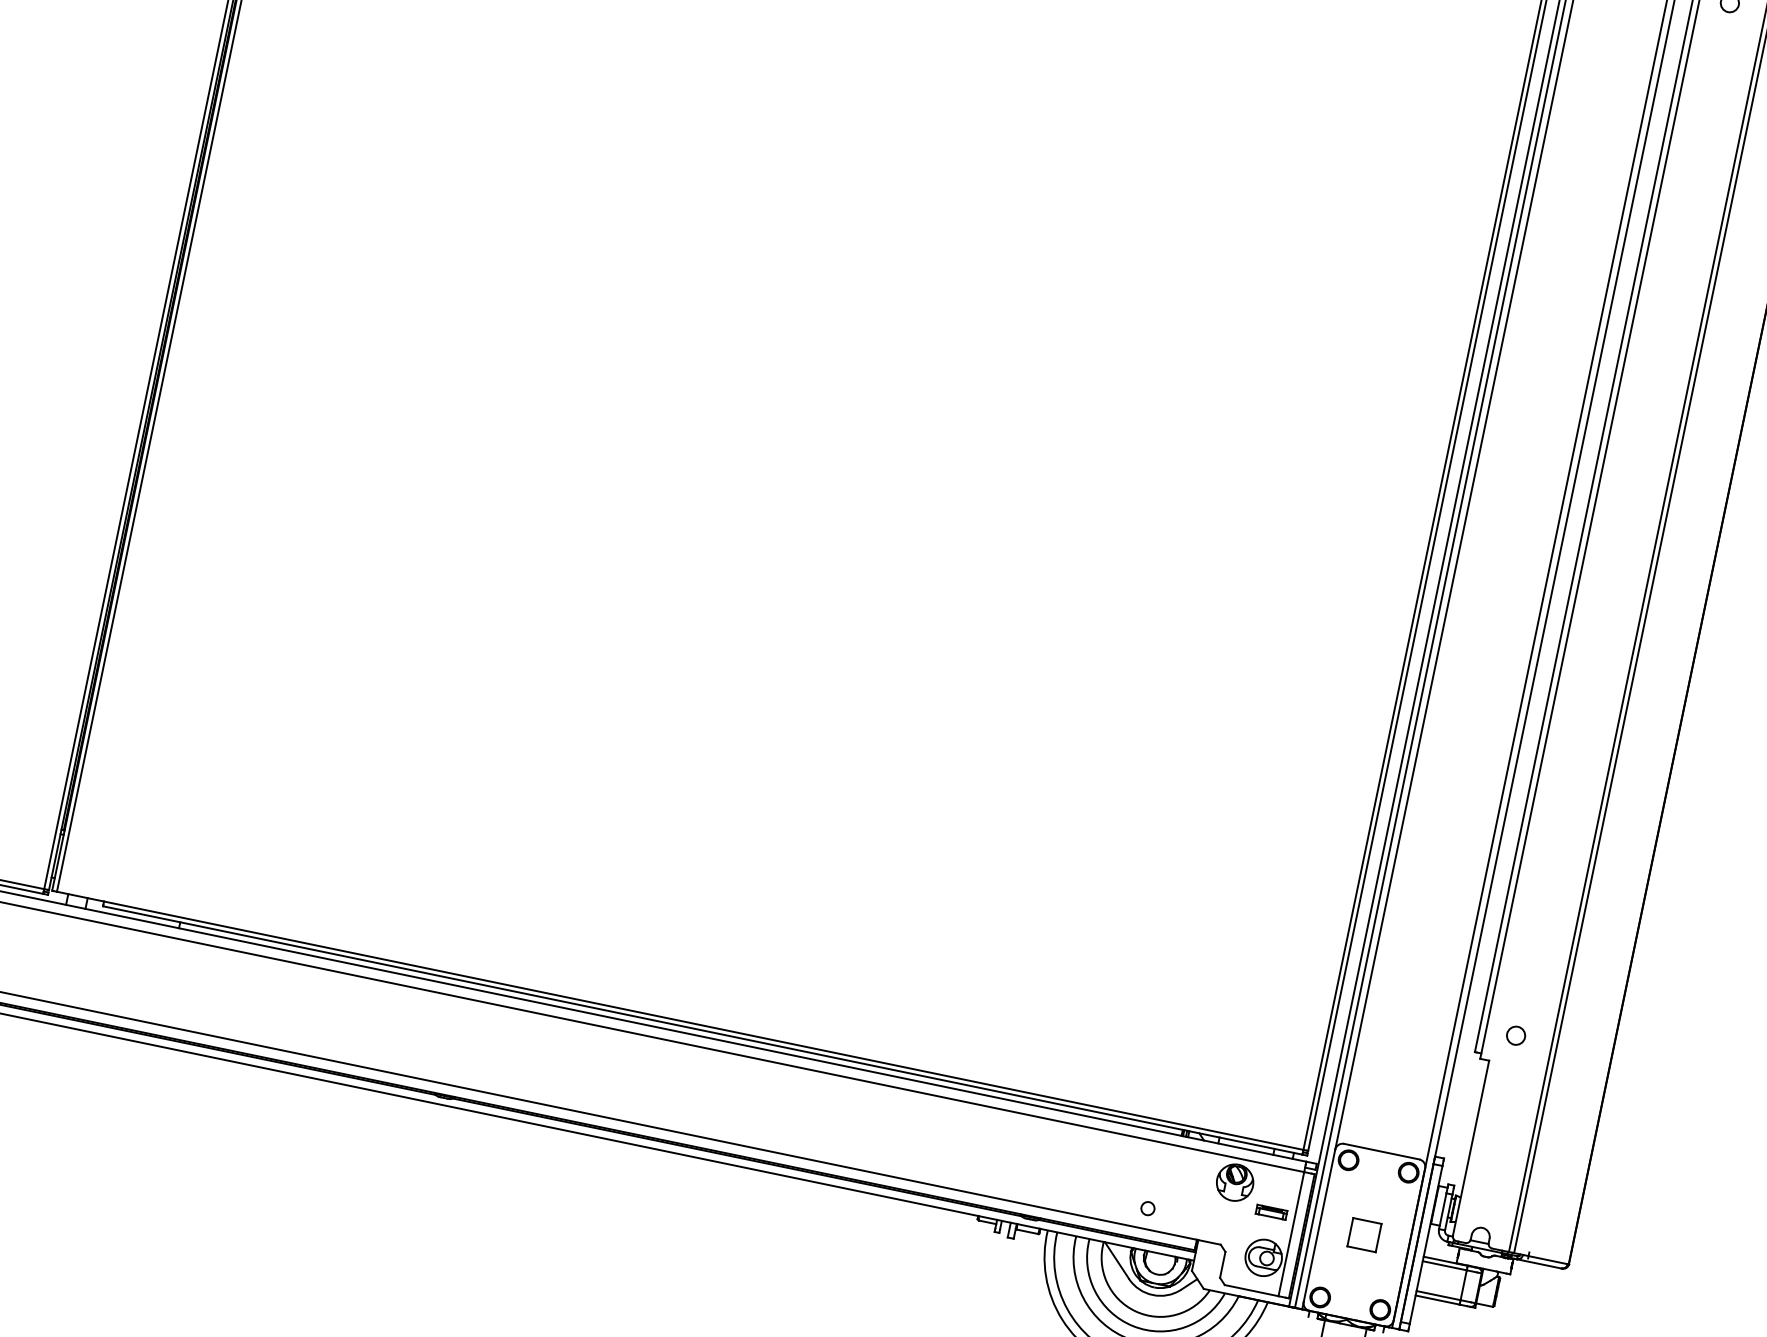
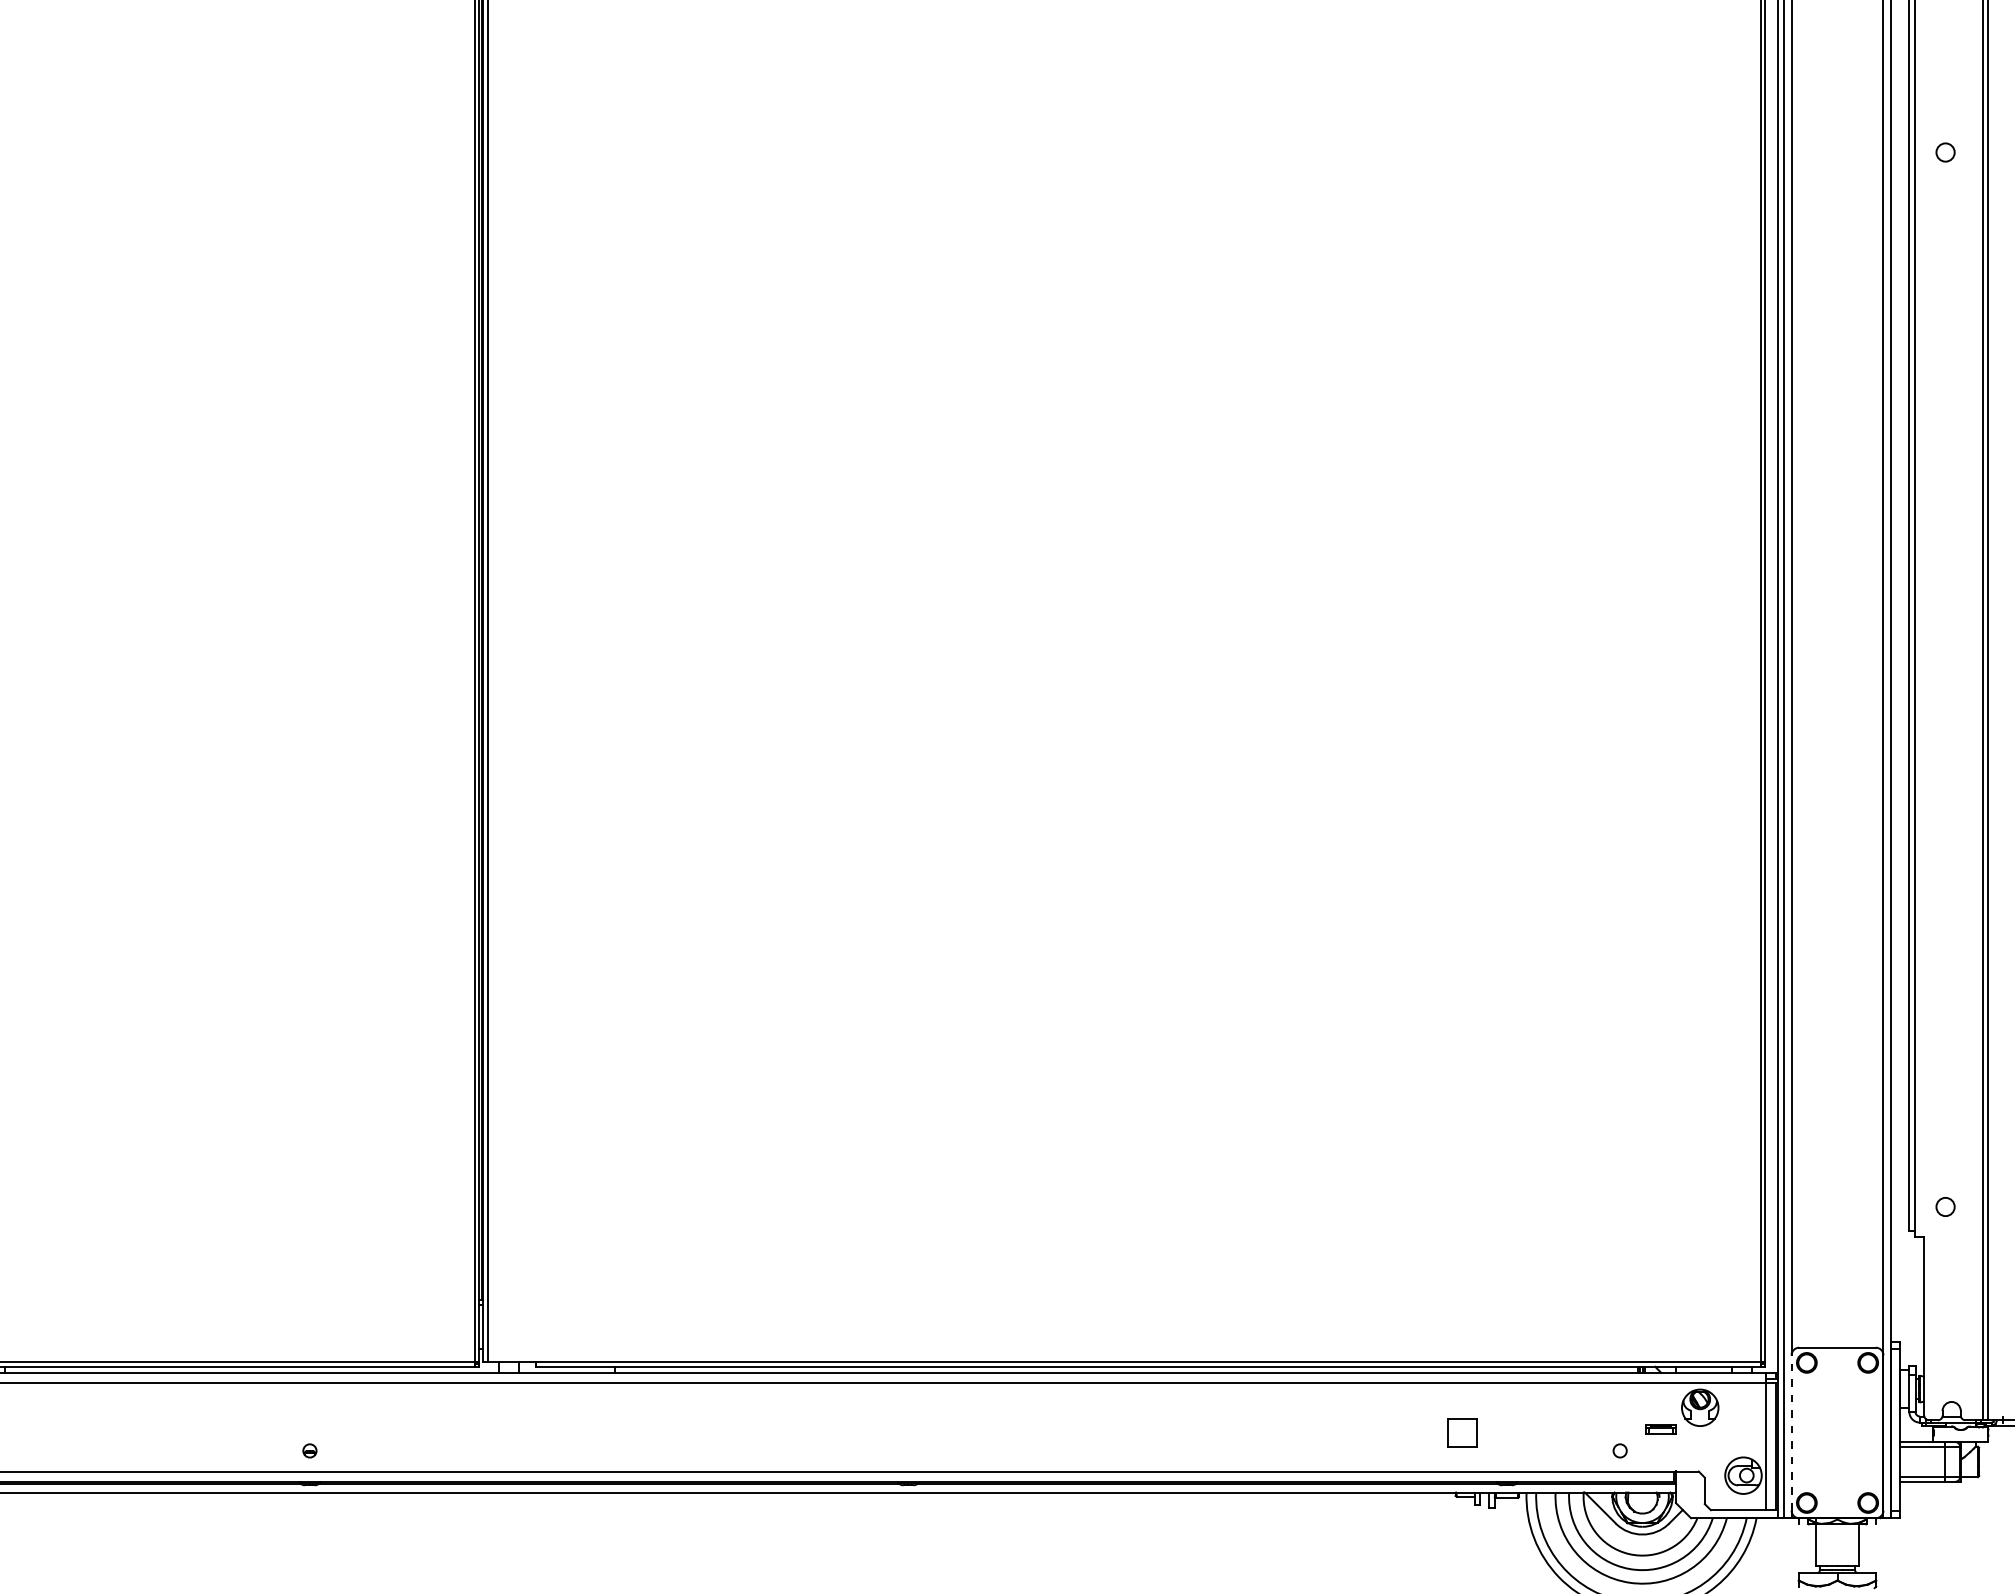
part: (1271, 1212) -> (1660, 1429), moved
line: (1319, 1225) -> (1791, 1432), solid -> dashed
part: (1364, 1234) -> (1462, 1432), moved

